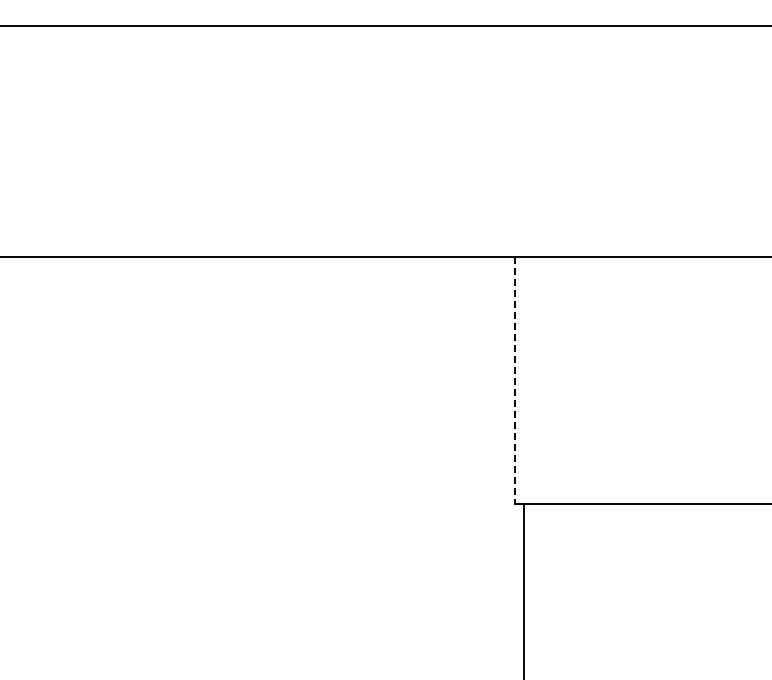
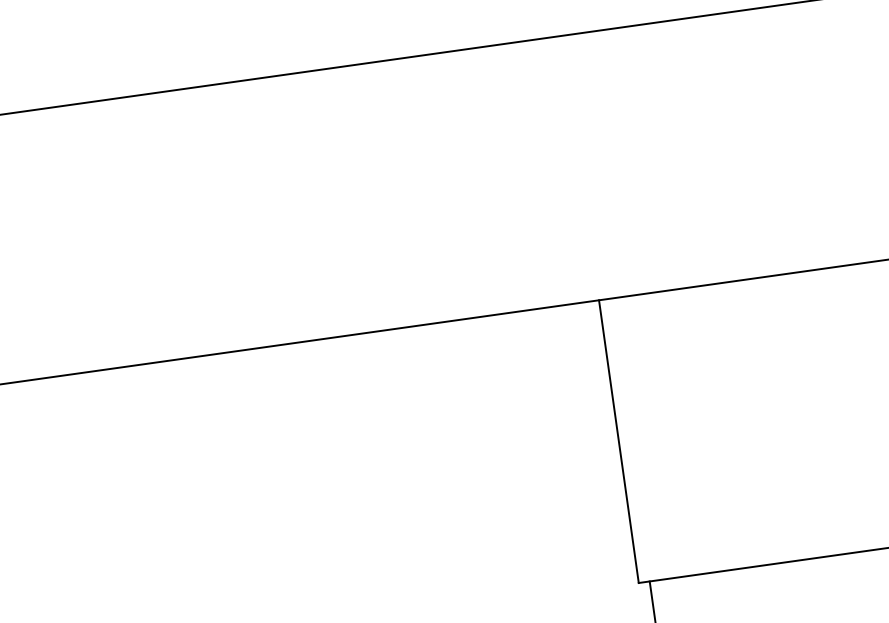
line: (514, 380) -> (618, 441), dashed -> solid

